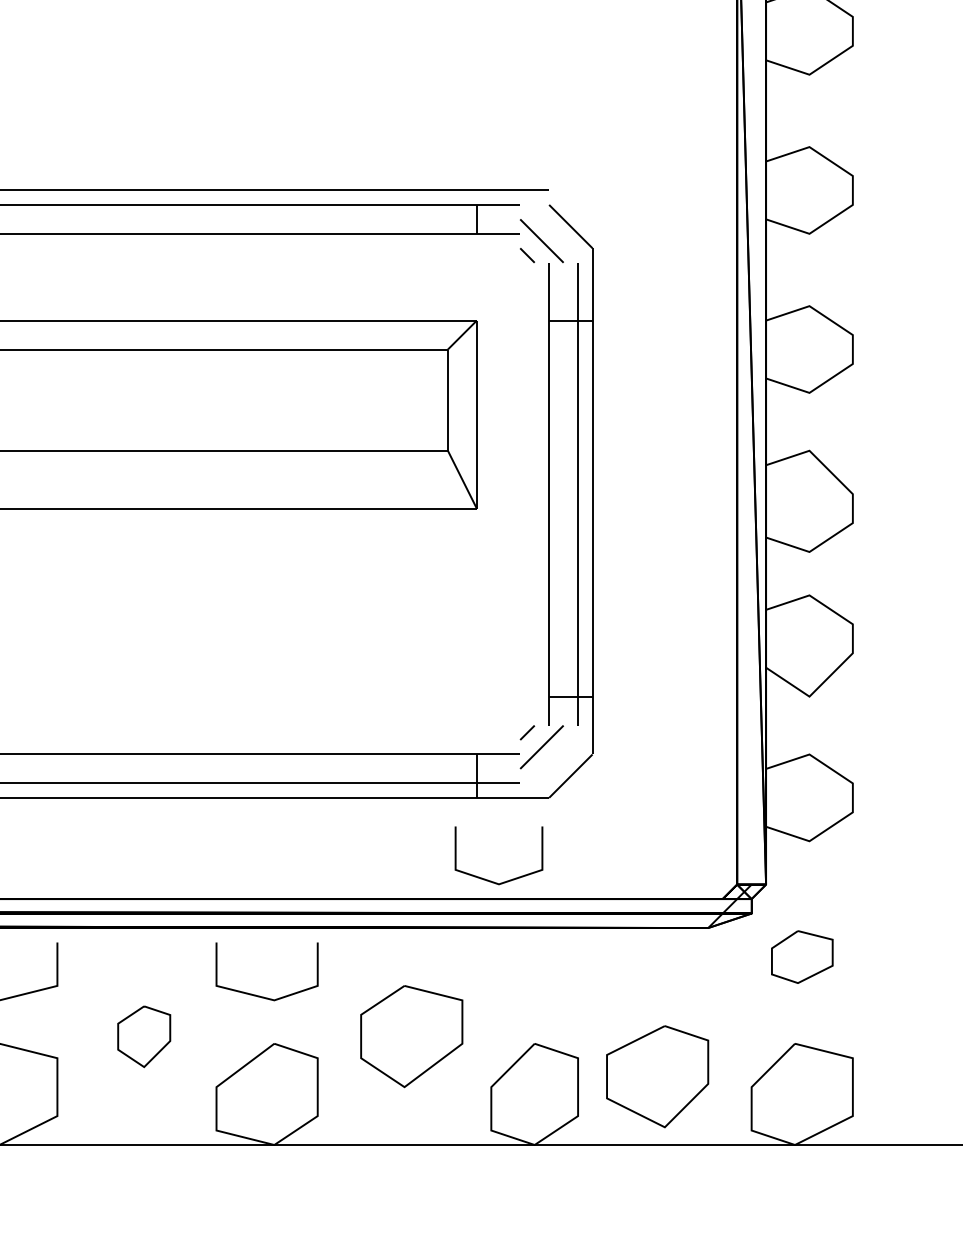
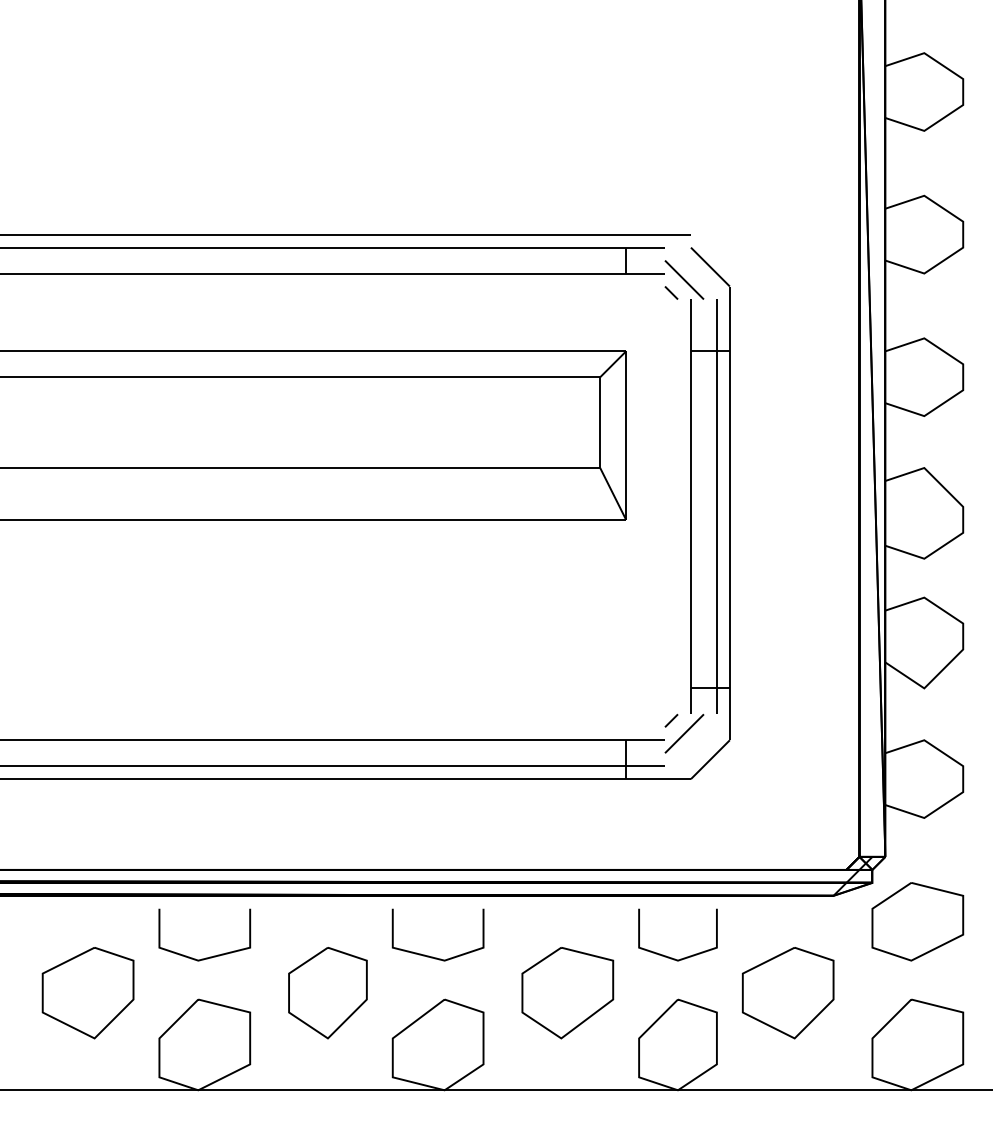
part: (489, 879) -> (669, 956), moved
part: (801, 956) -> (917, 921), size x1.67
part: (143, 1037) -> (327, 993), size x1.67
part: (656, 1077) -> (787, 993), moved

